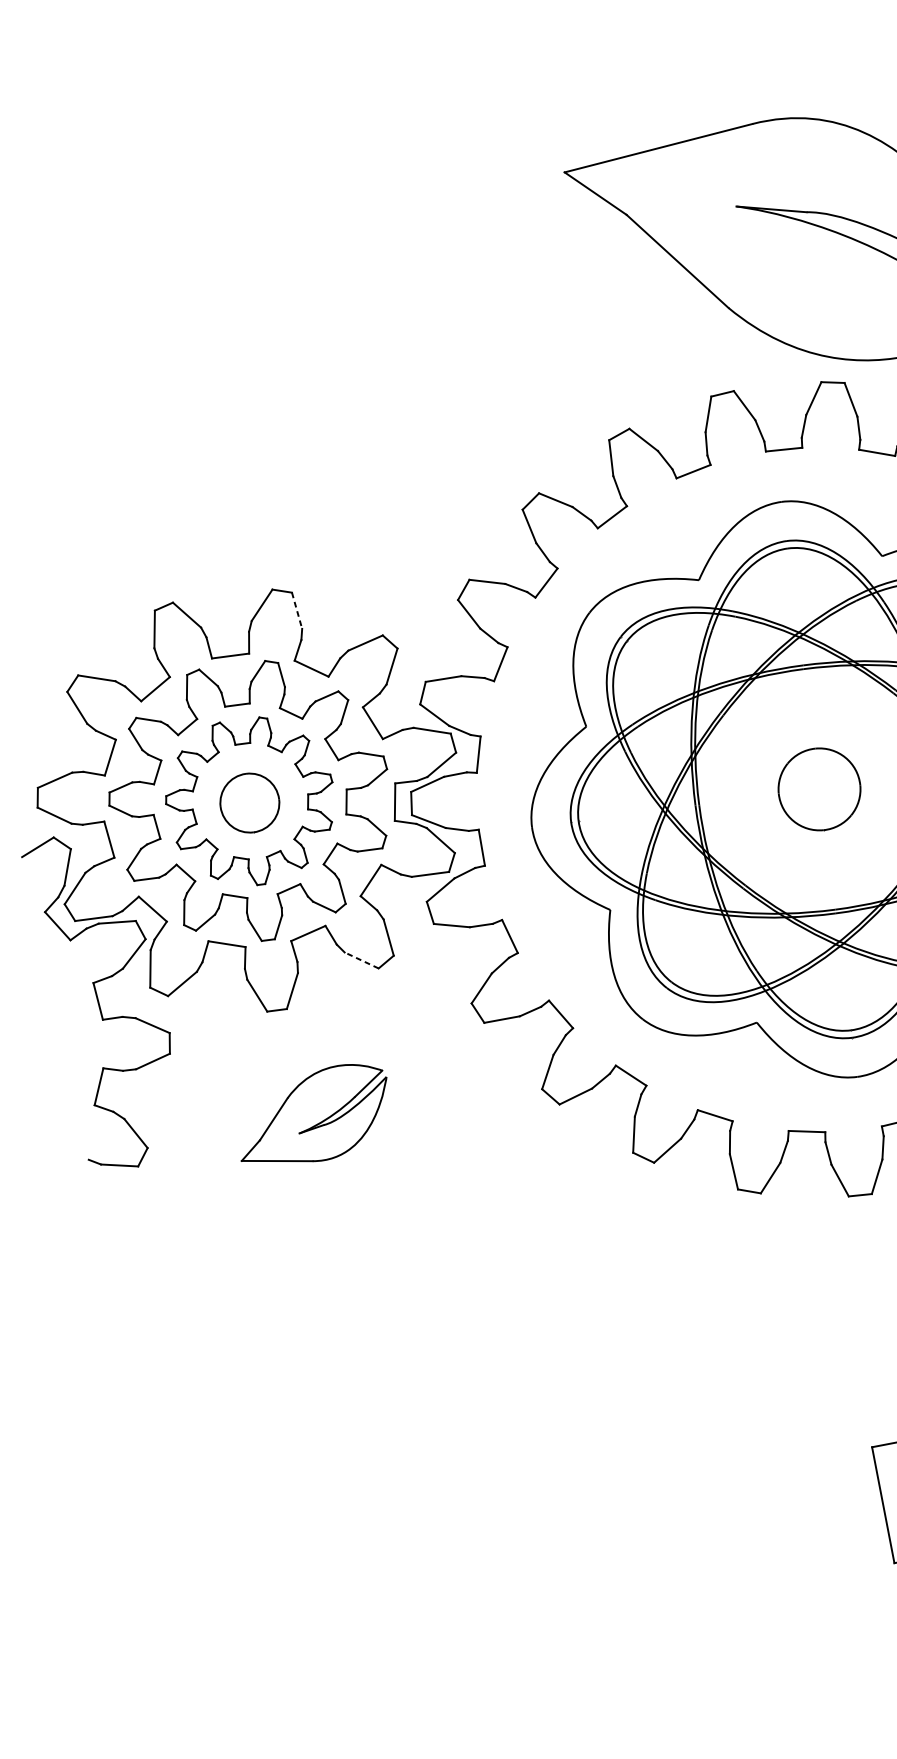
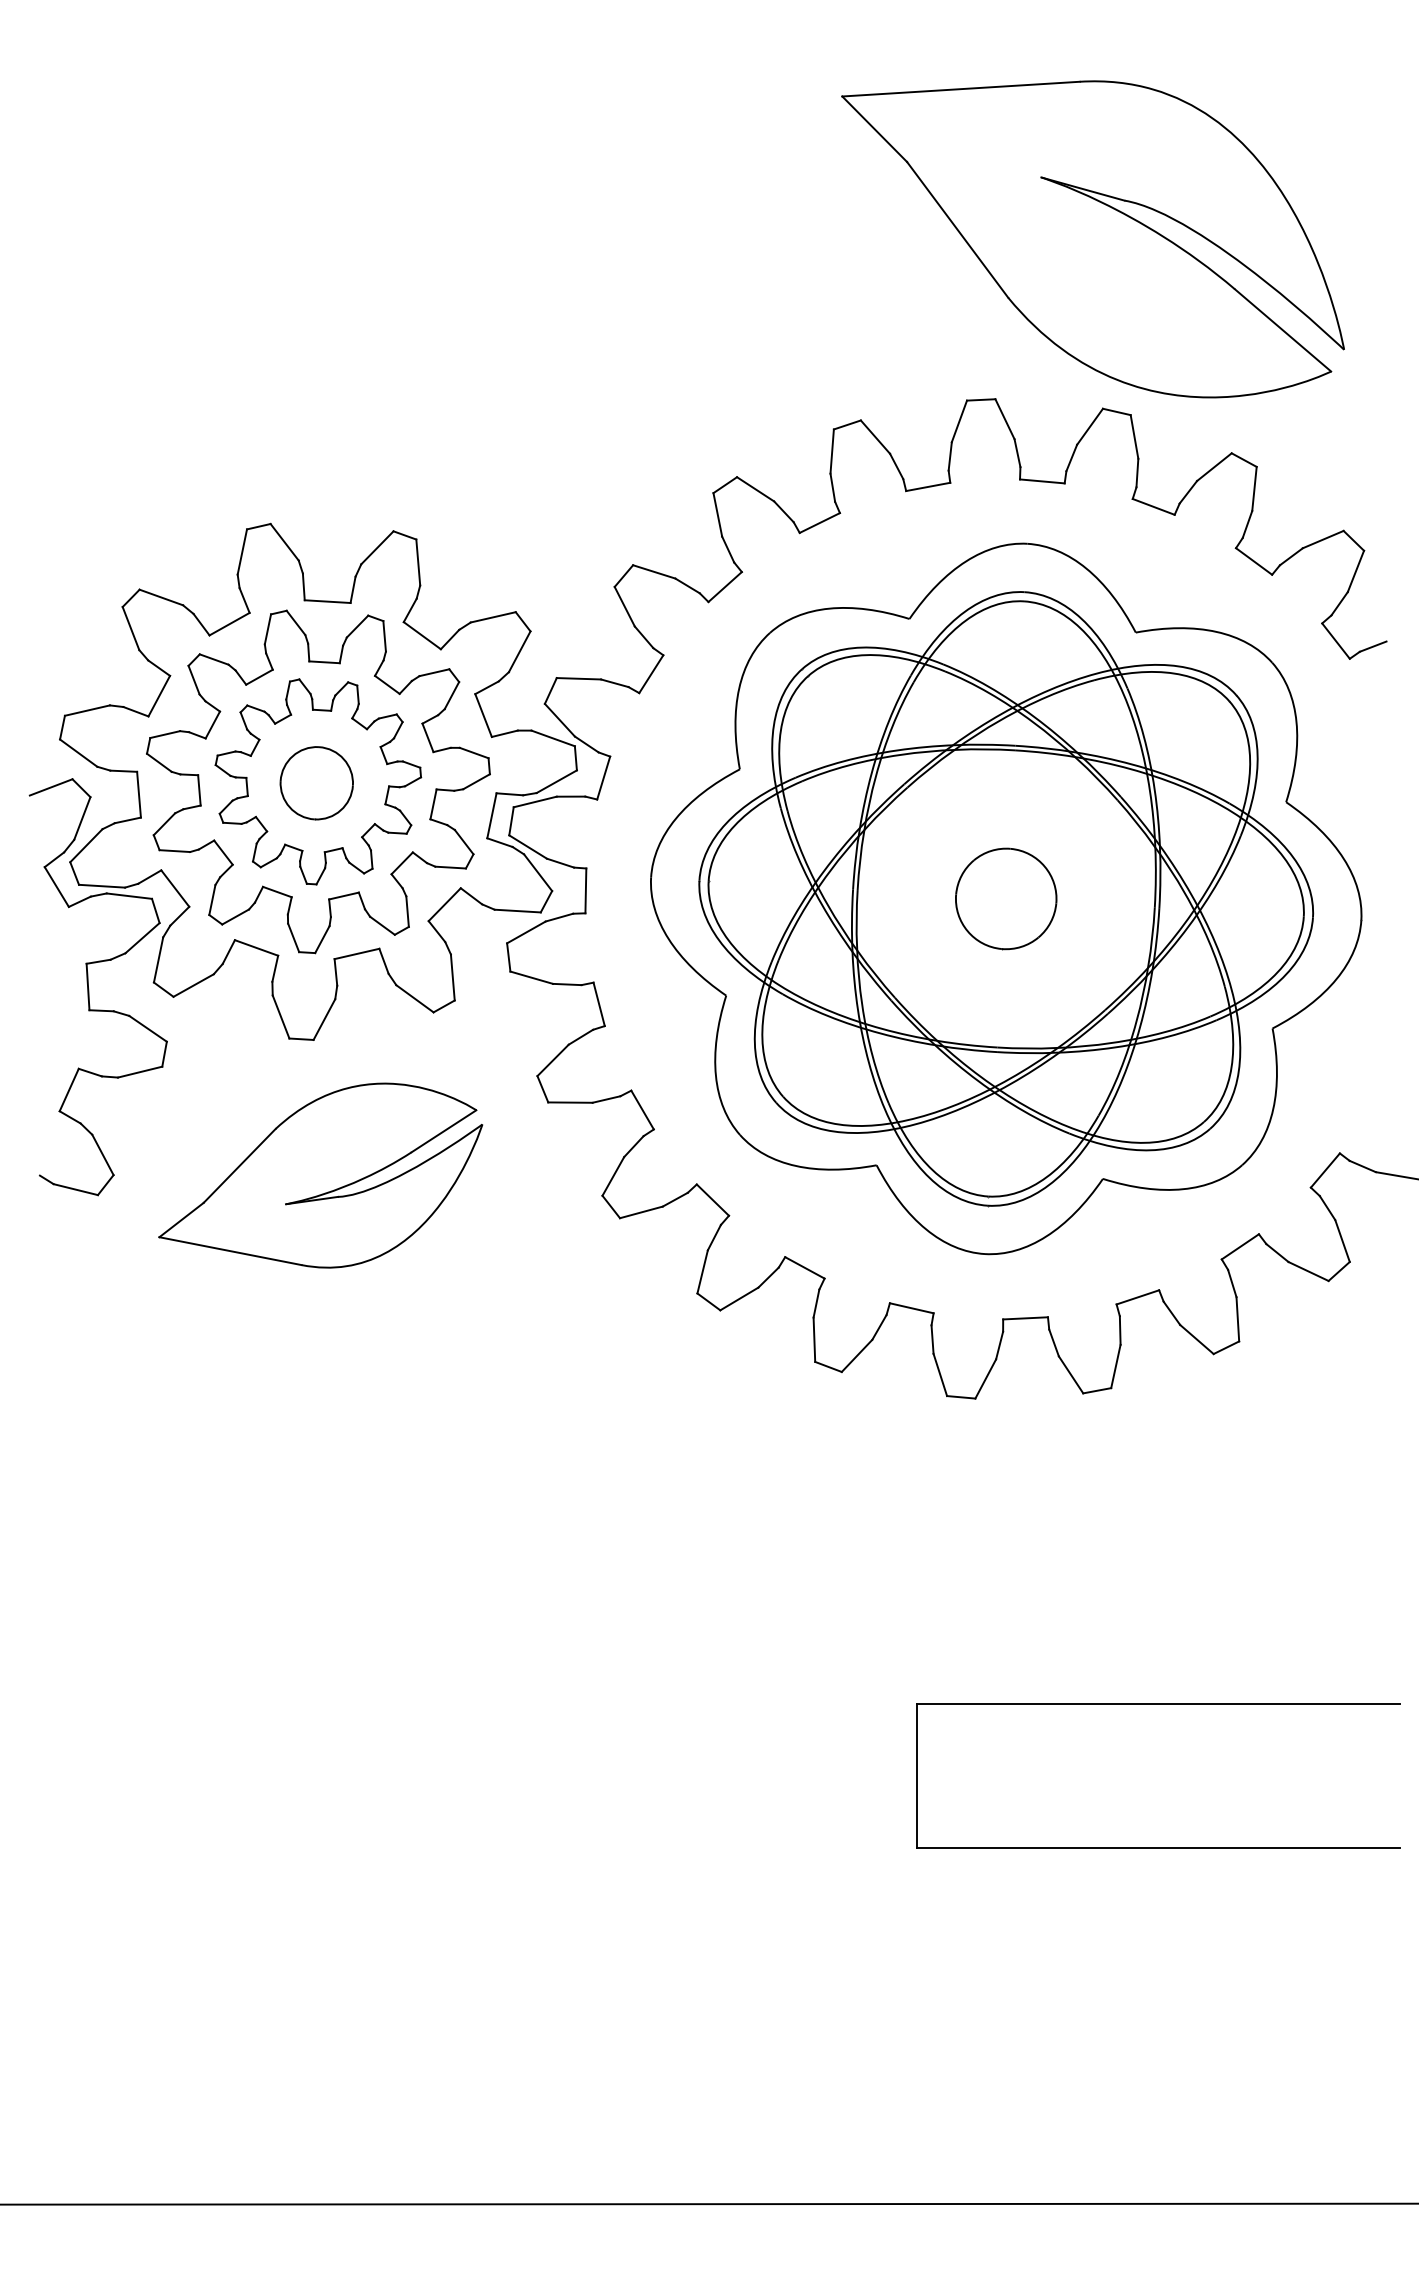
line: (297, 611) -> (418, 563), dashed -> solid
line: (361, 960) -> (414, 998), dashed -> solid
part: (313, 1116) -> (320, 1175), size x1.67

